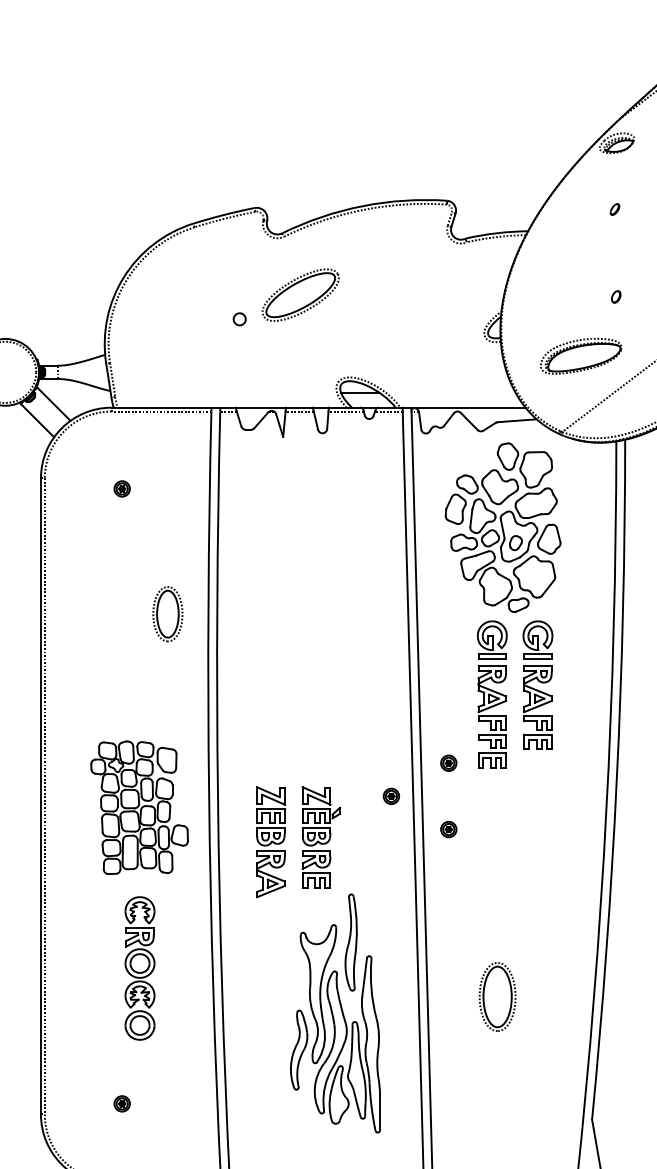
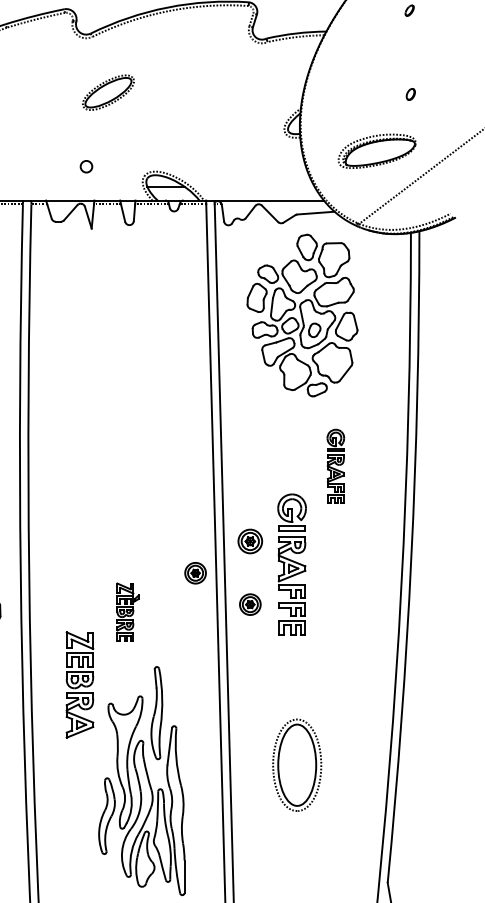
part: (300, 294) -> (108, 92), size x0.7
circle: (239, 319) -> (86, 166), moved
part: (537, 684) -> (335, 465), size x0.6
part: (491, 694) -> (291, 564), moved
part: (448, 762) -> (250, 540), size x1.6
part: (390, 795) -> (194, 572), size x1.4
part: (448, 829) -> (250, 604), size x1.4
part: (320, 837) -> (127, 612), size x0.6
part: (270, 842) -> (79, 685), moved
part: (497, 996) -> (297, 764), size x1.4

